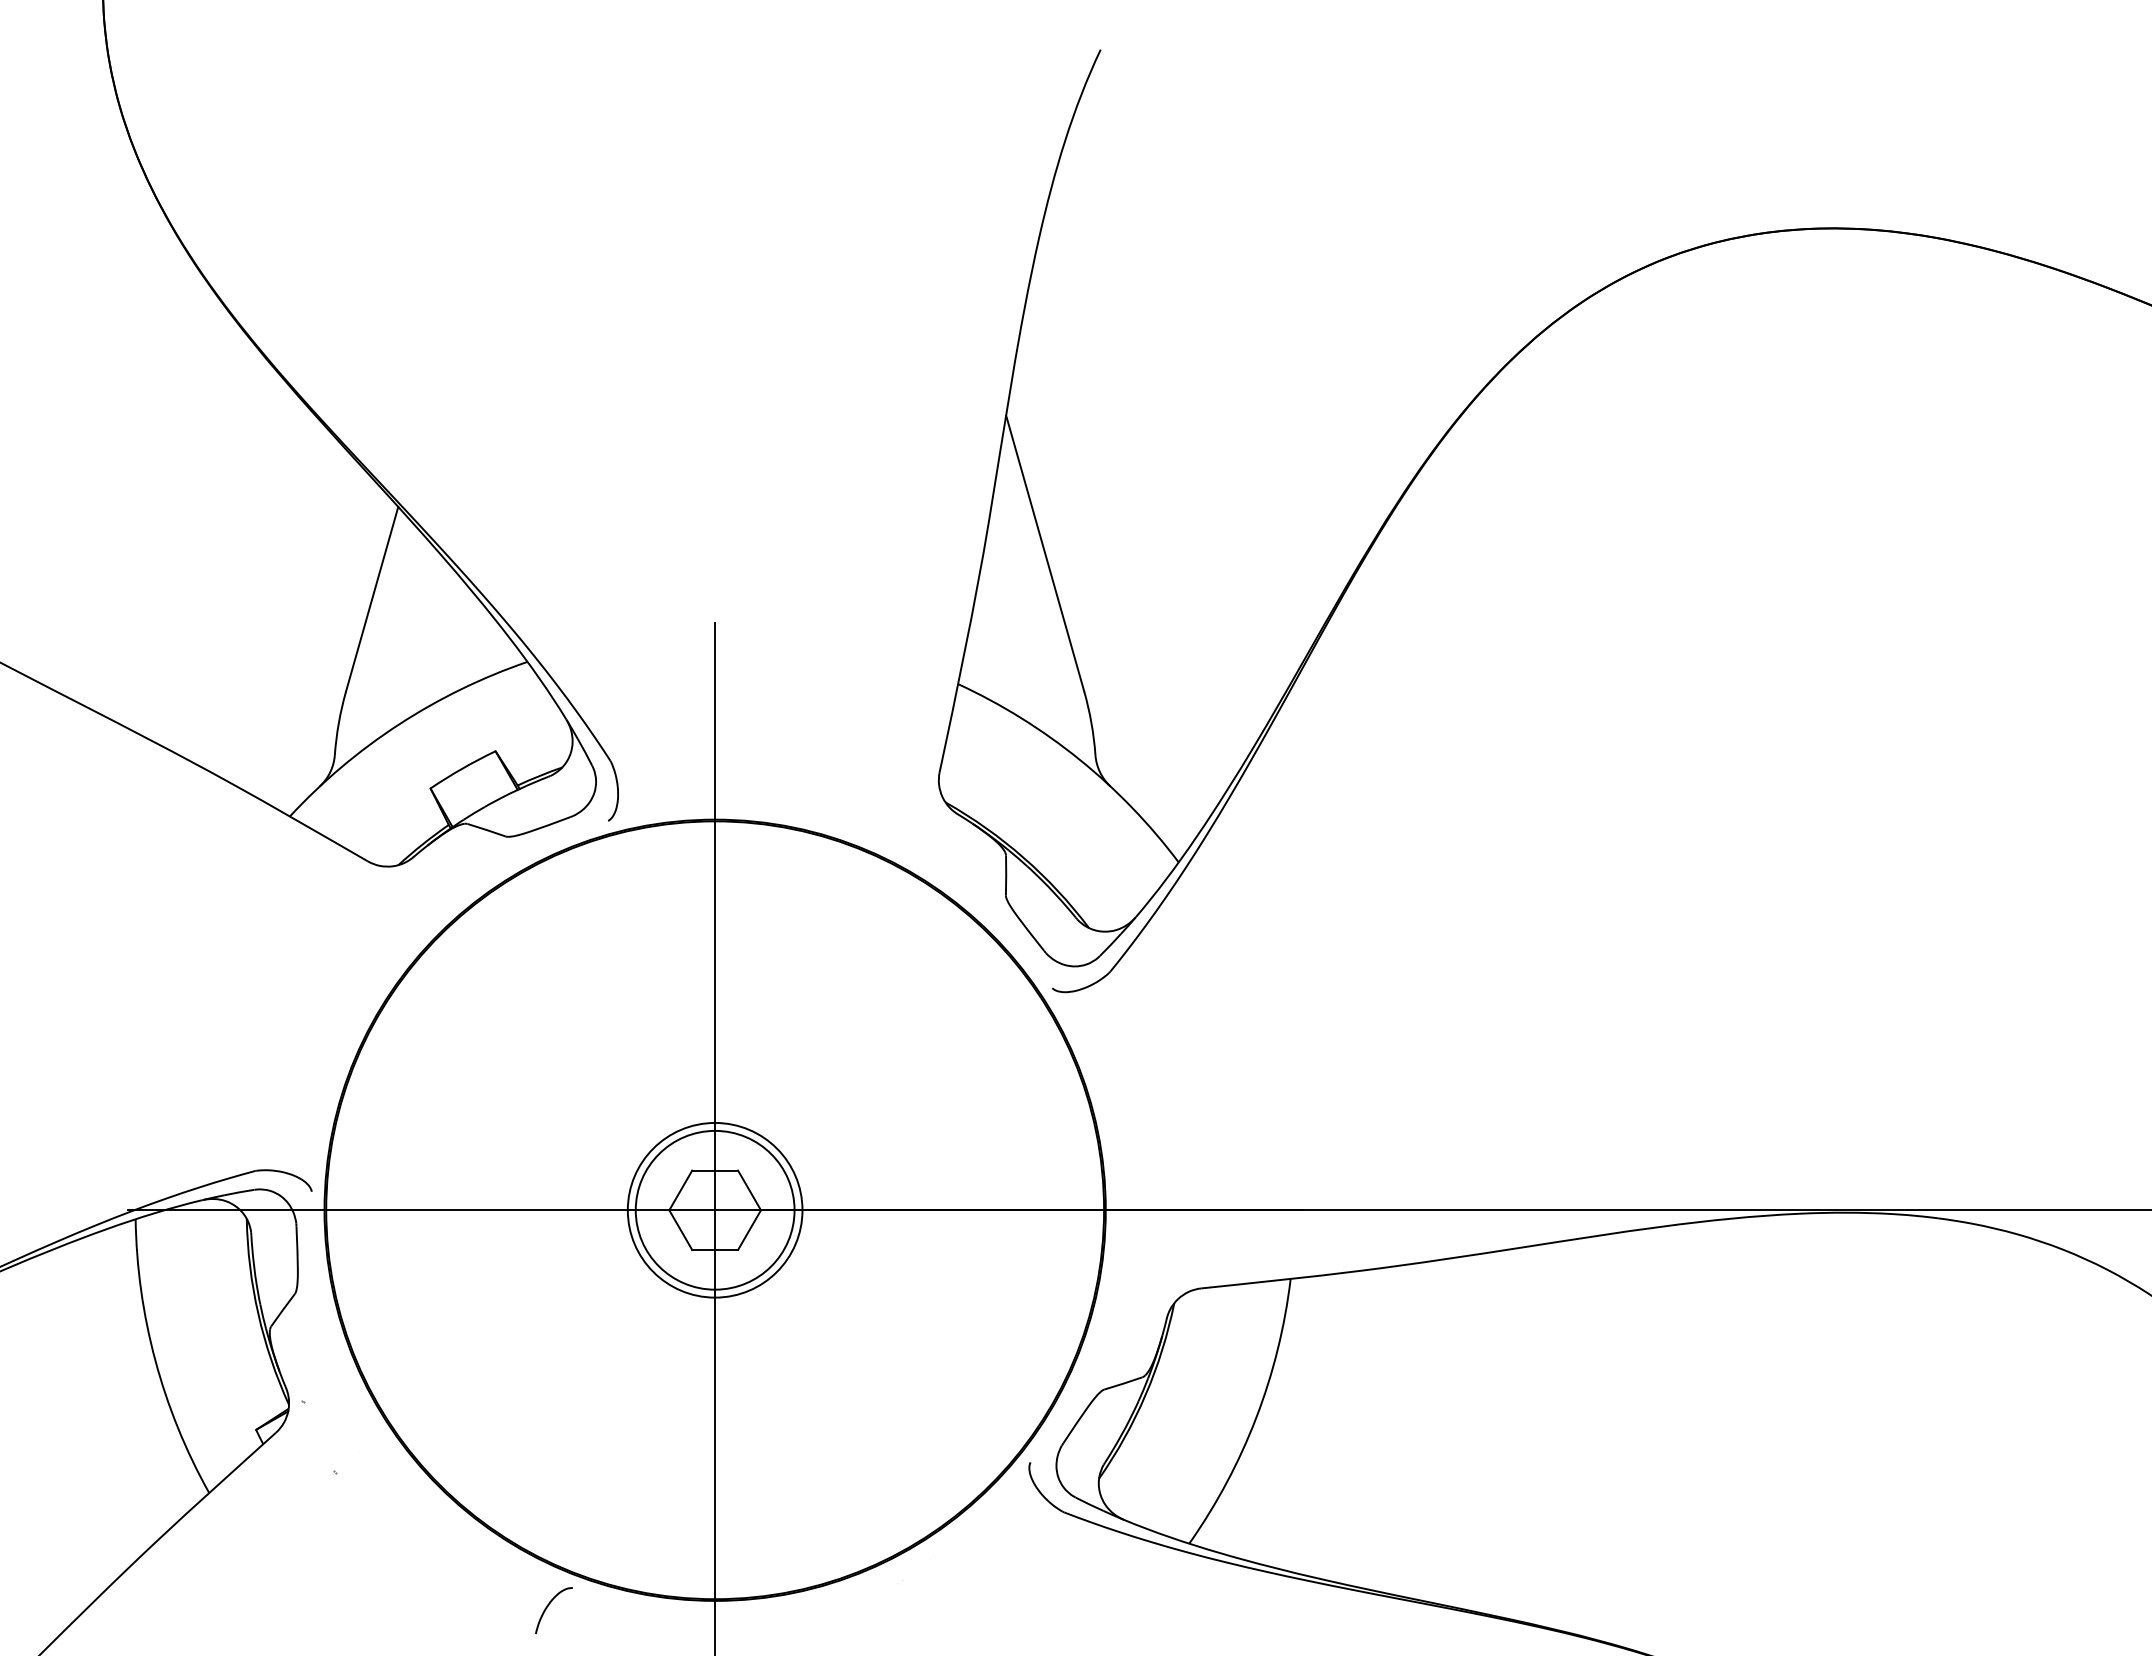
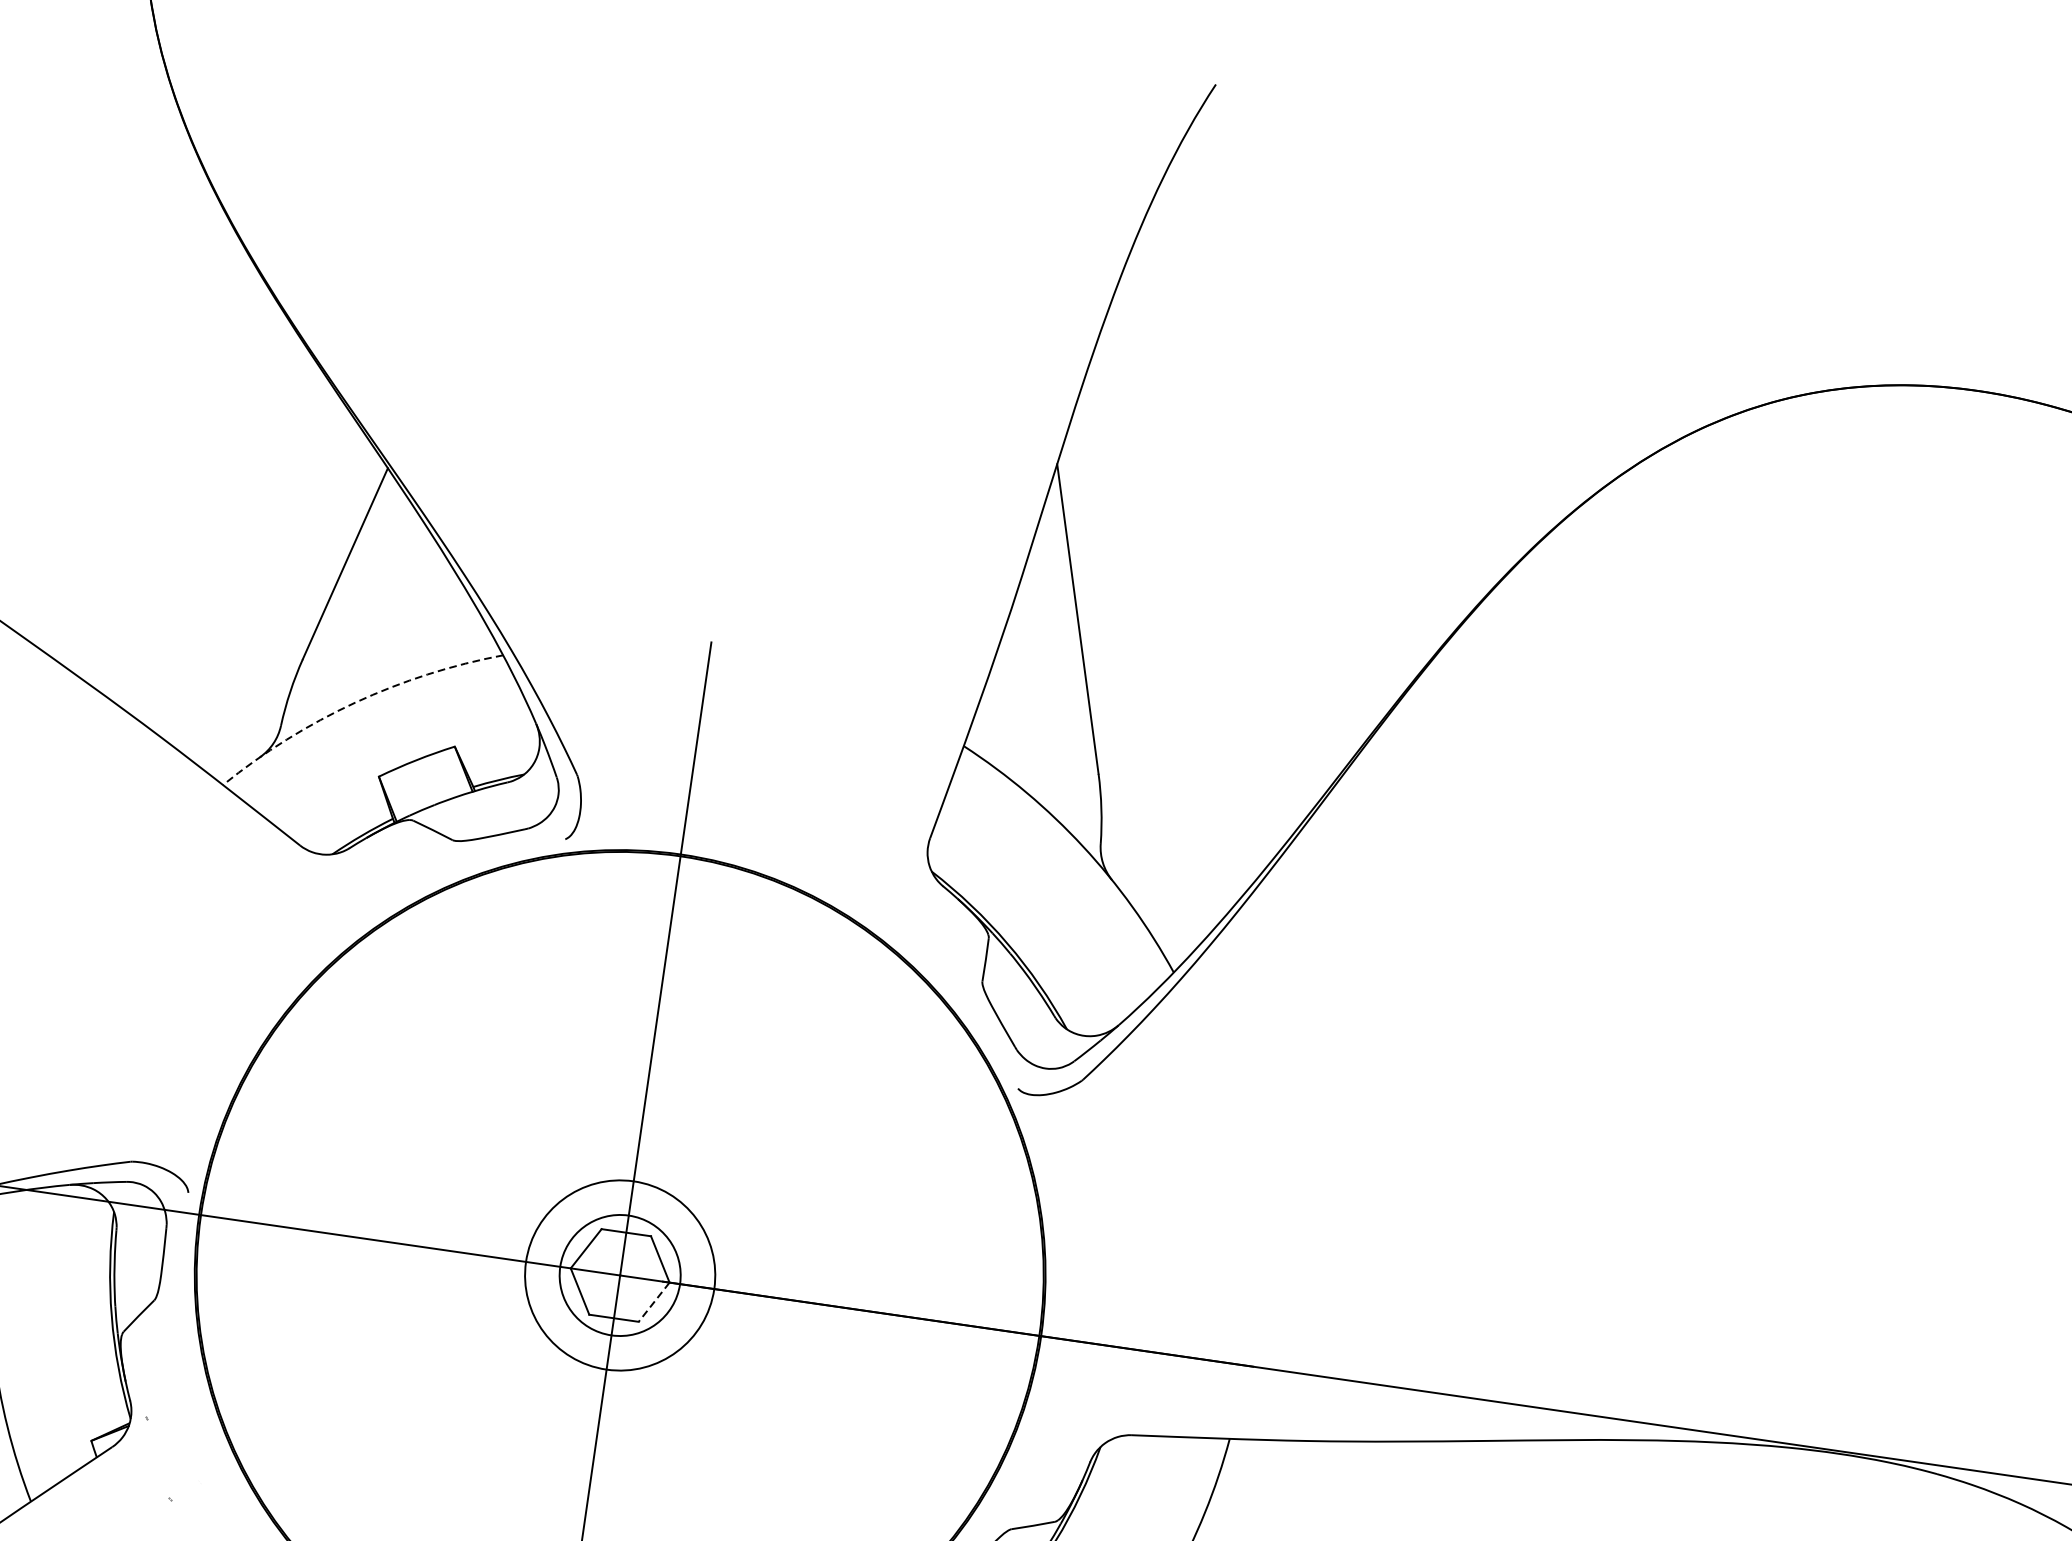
arc: (399, 724) -> (355, 702), solid -> dashed
circle: (714, 1209) -> (619, 1274), size x0.7
line: (749, 1230) -> (654, 1302), solid -> dashed

